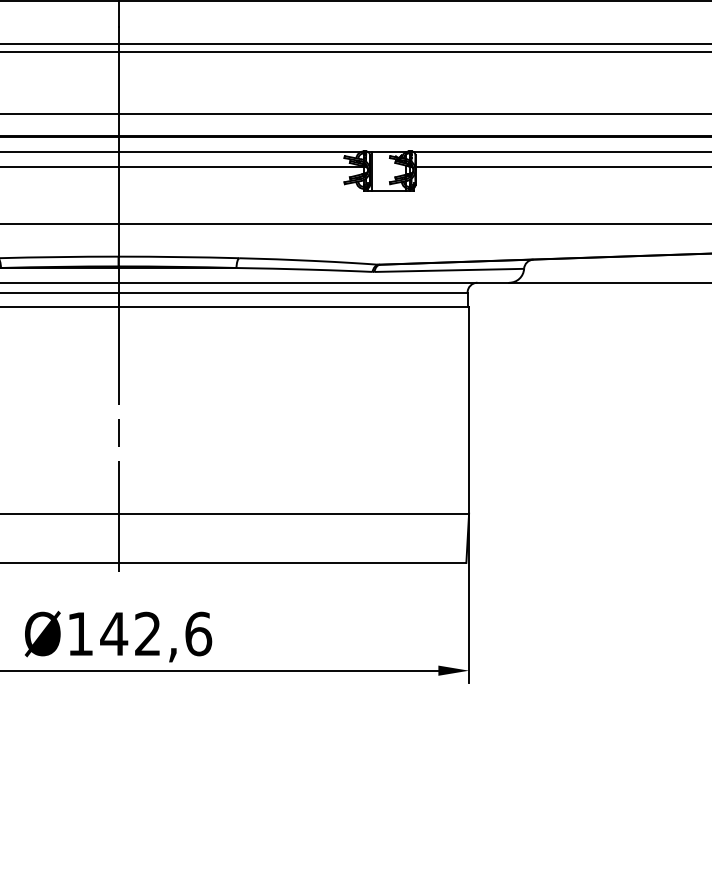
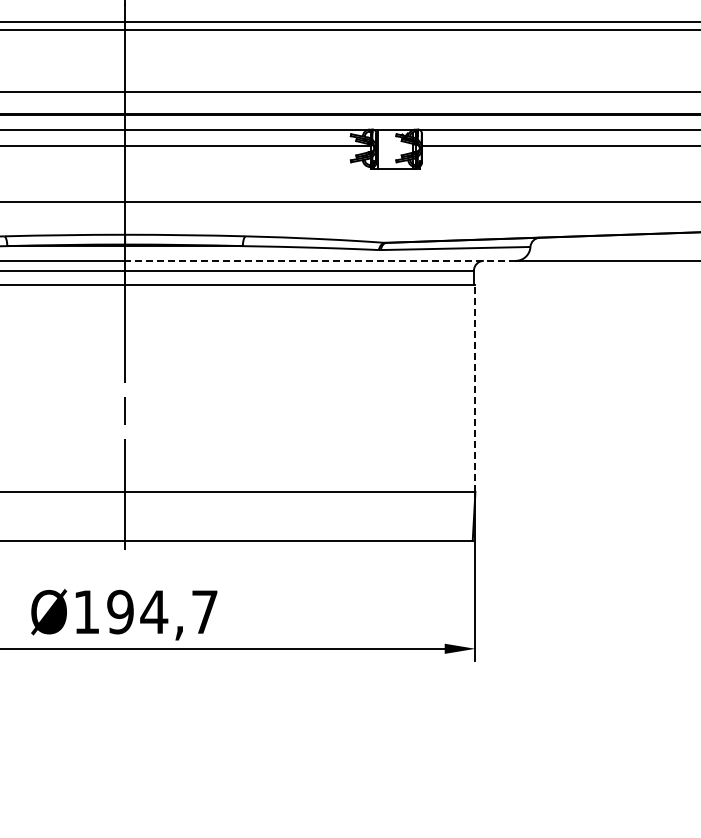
line: (313, 282) -> (319, 260), solid -> dashed
line: (469, 410) -> (475, 388), solid -> dashed
text: (156, 633) -> (162, 611), Ø142,6 -> Ø194,7

